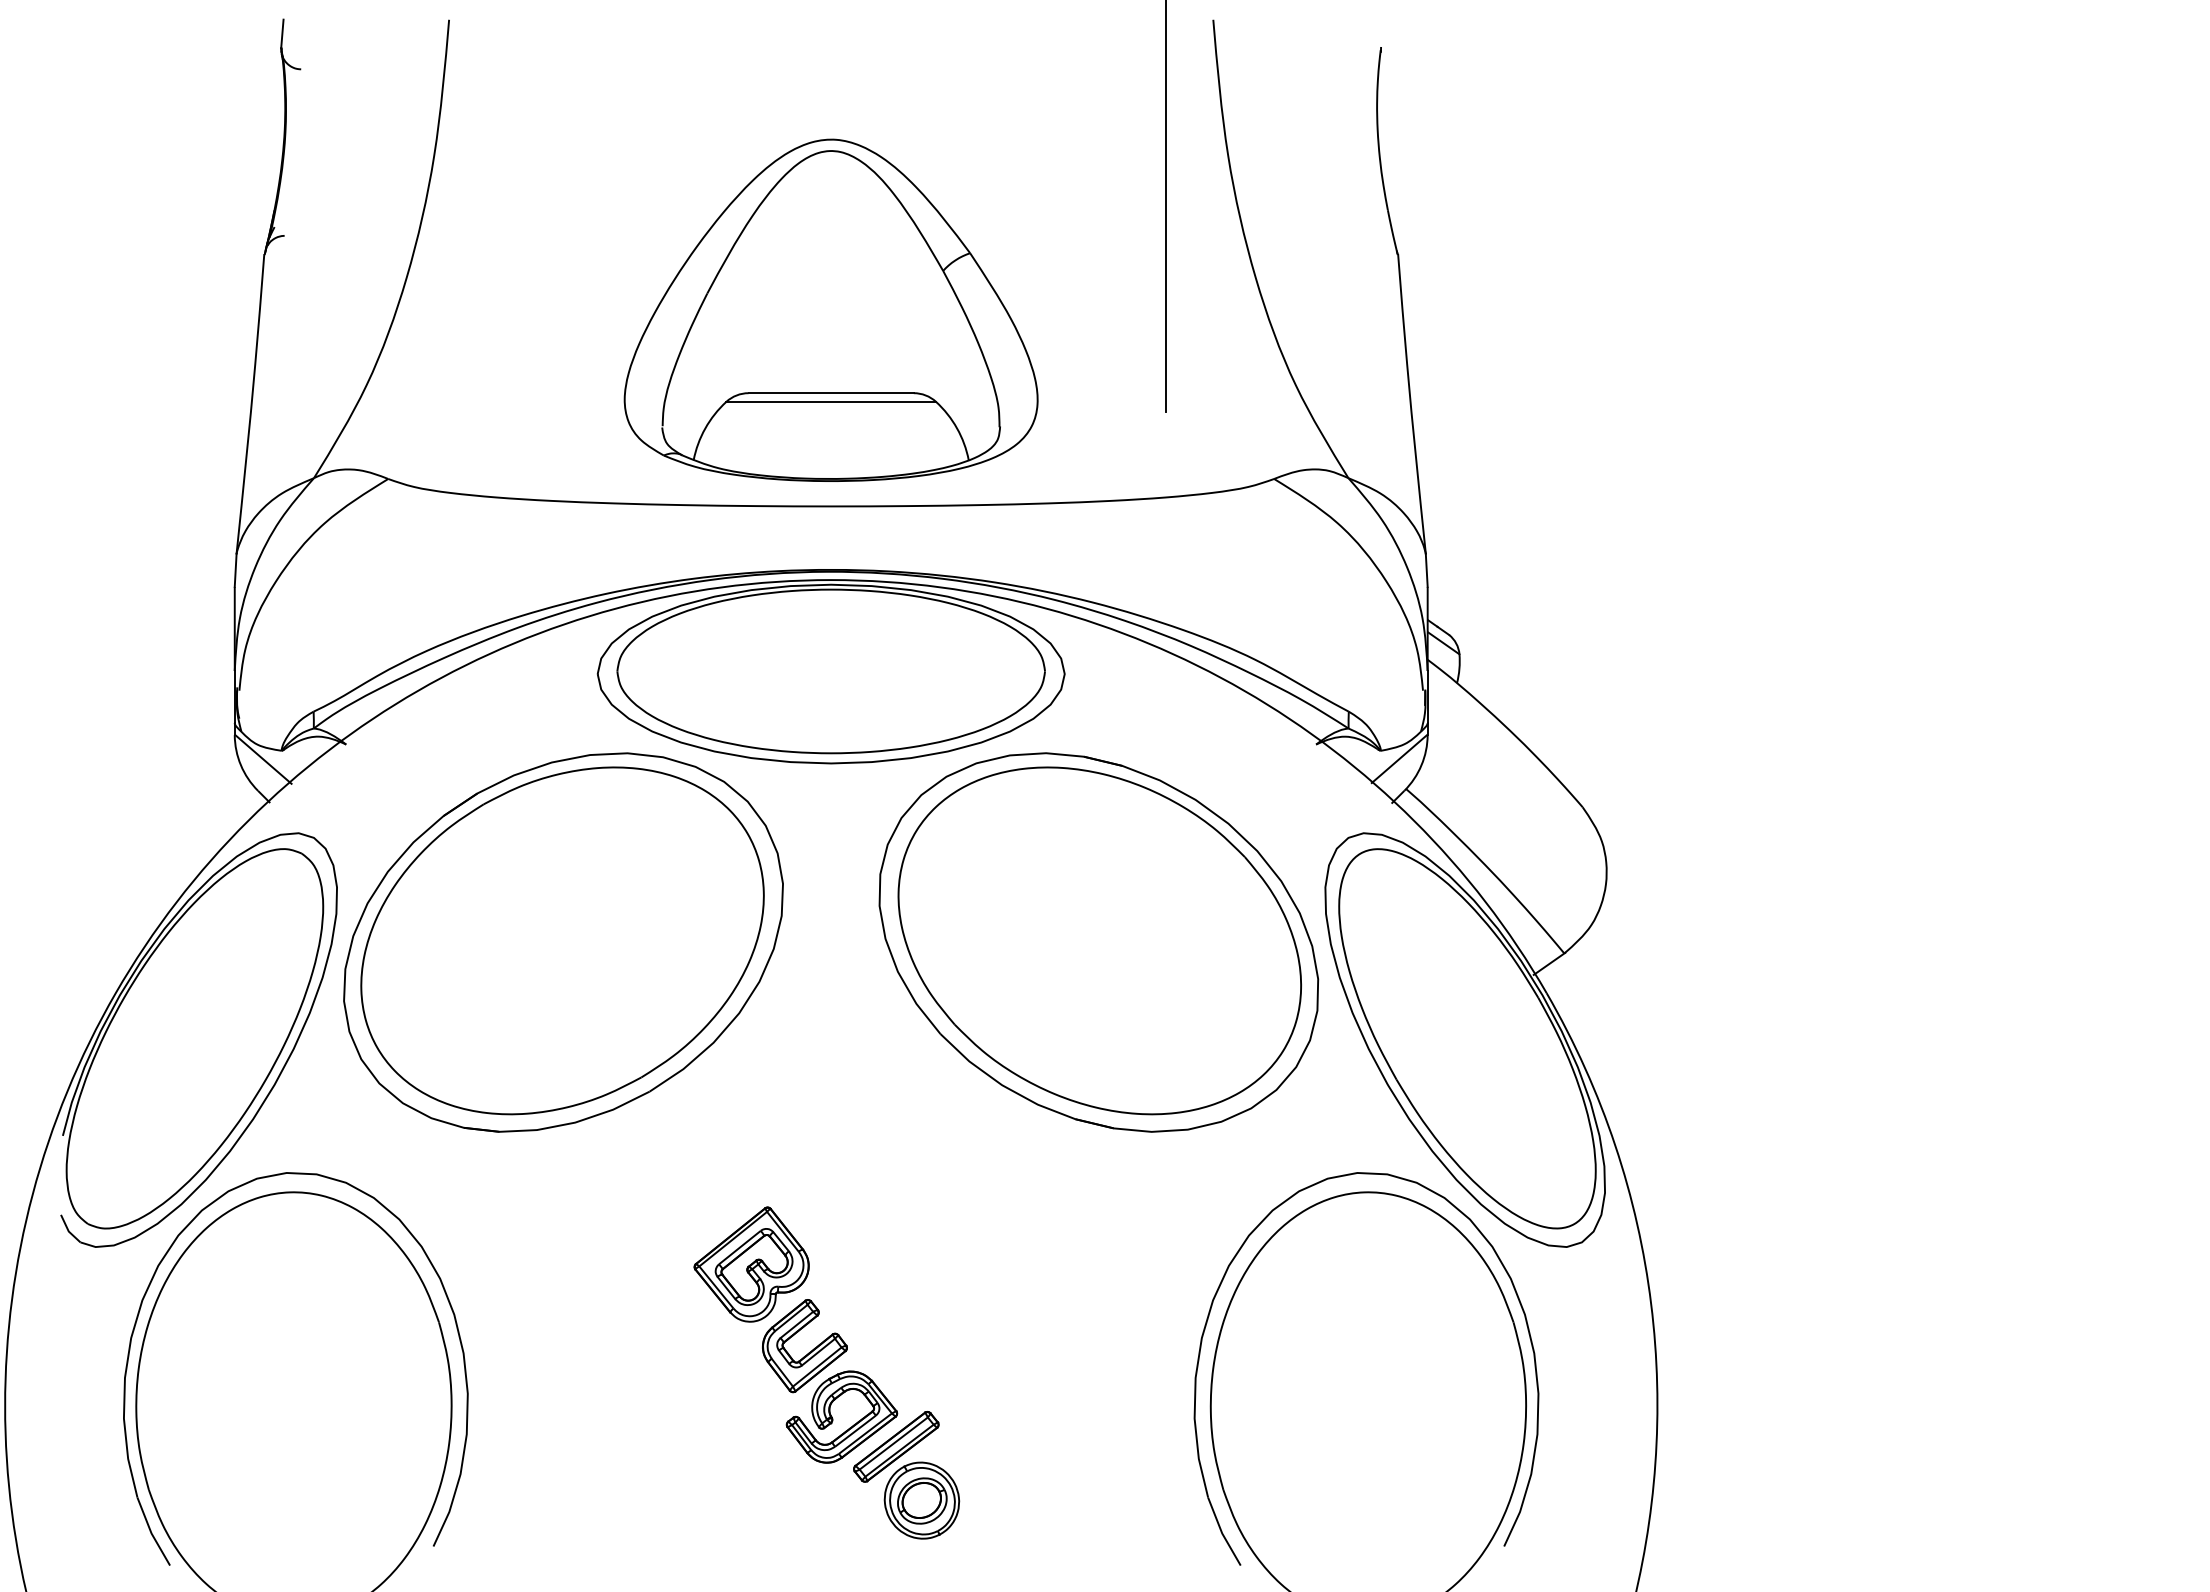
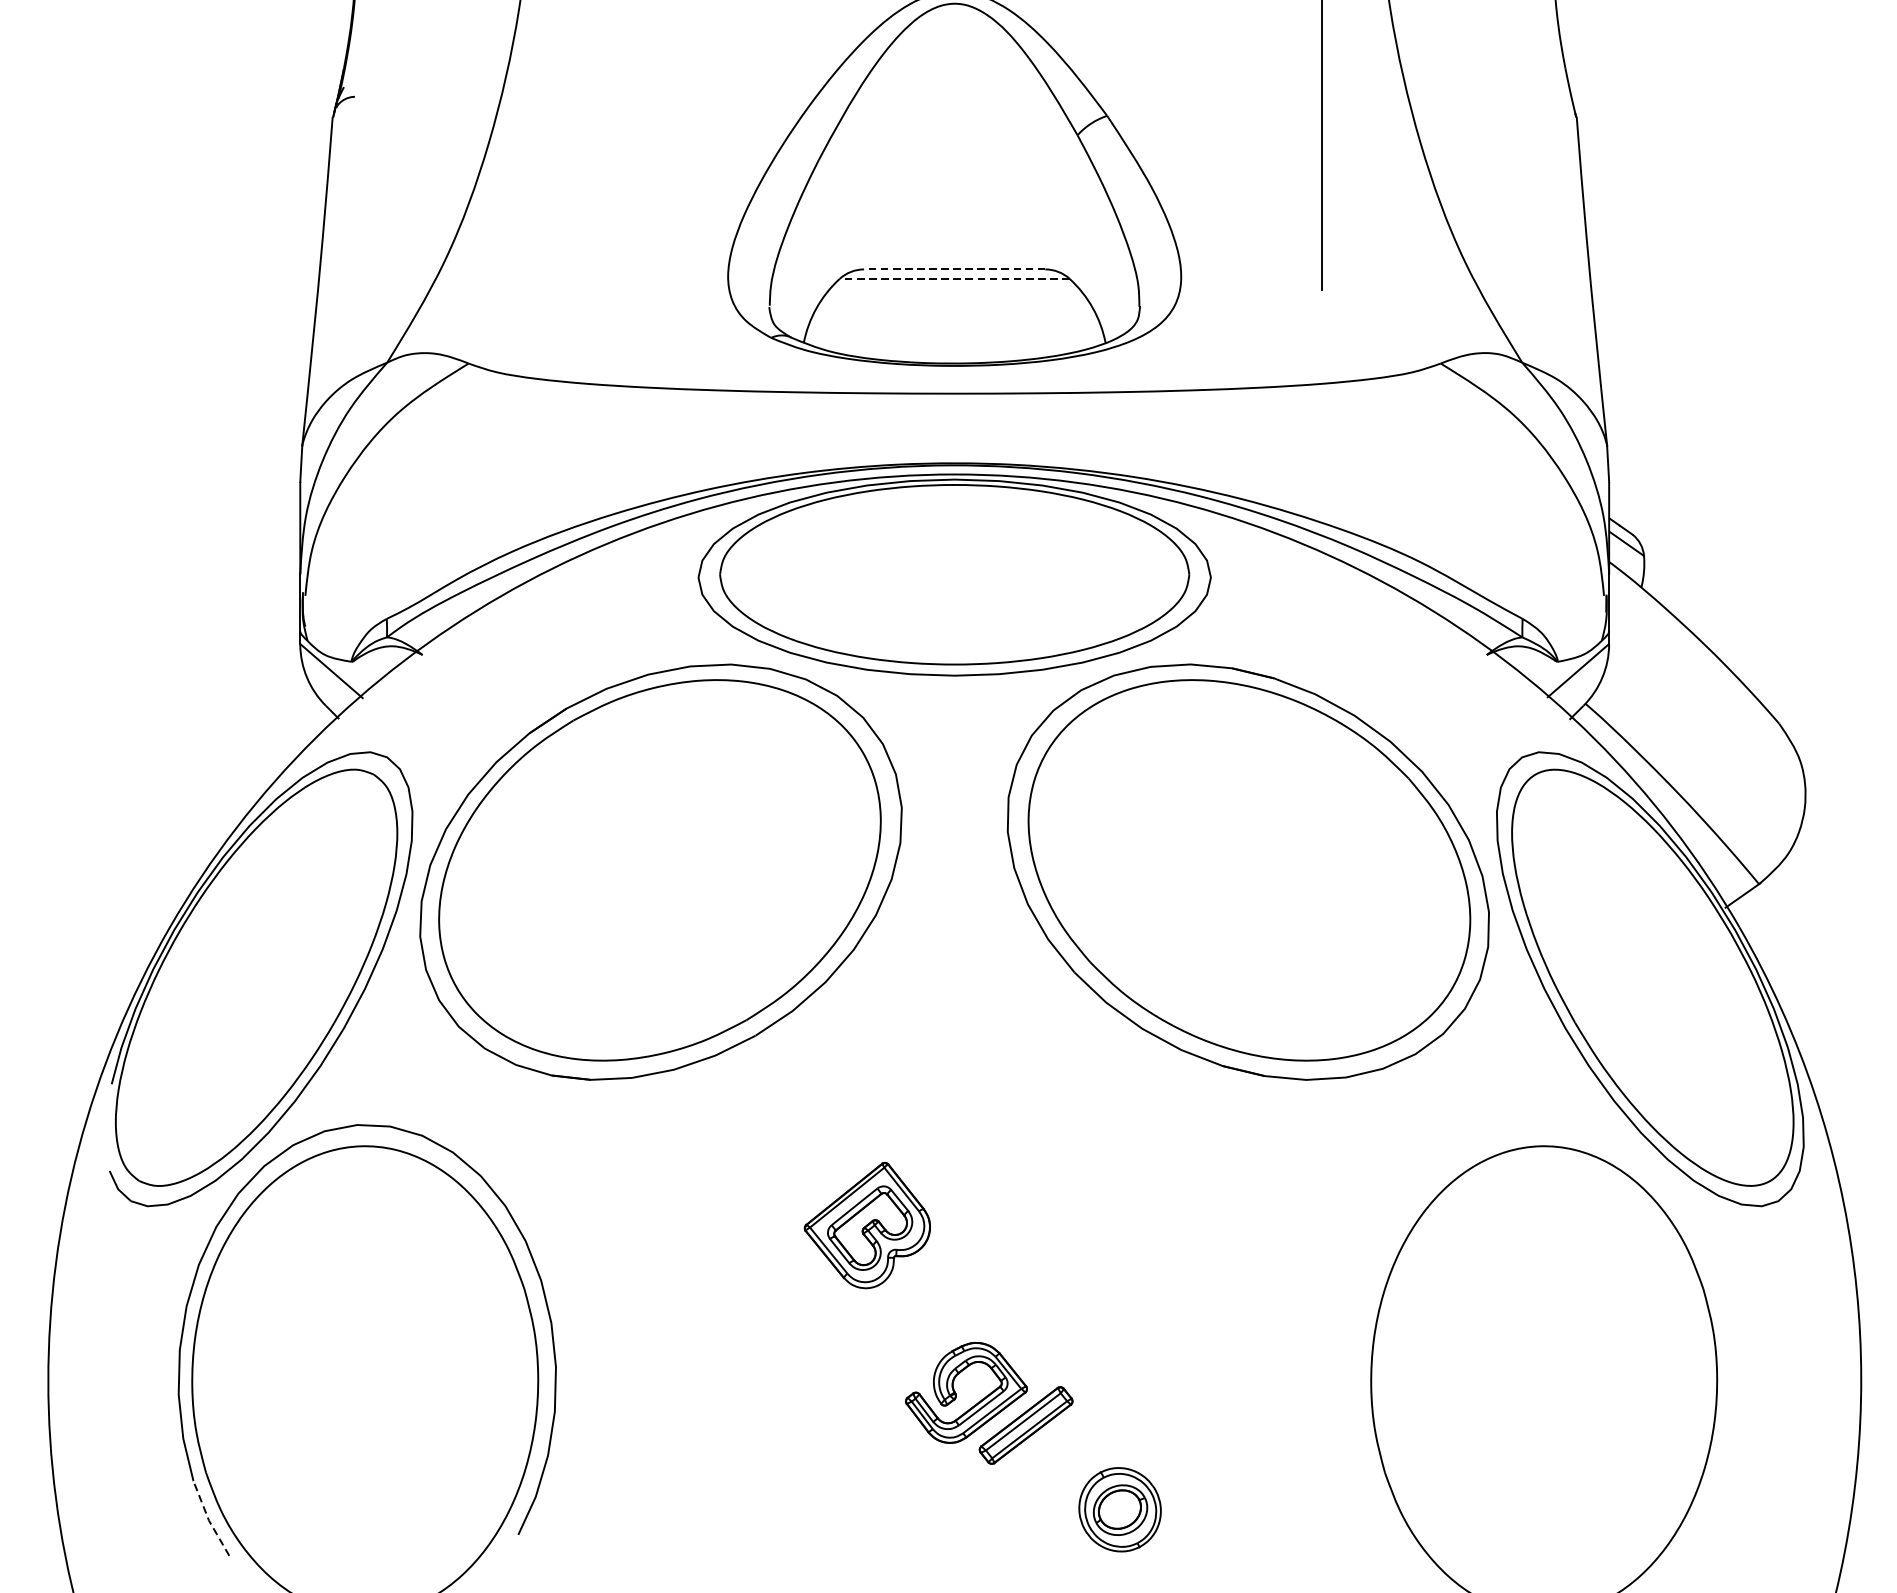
line: (831, 393) -> (955, 269), solid -> dashed
line: (831, 401) -> (955, 278), solid -> dashed
part: (1207, 1323) -> (1367, 1290), removed
part: (808, 1352) -> (929, 1321), removed
part: (921, 1500) -> (1119, 1509), moved
line: (151, 1533) -> (208, 1520), solid -> dashed

